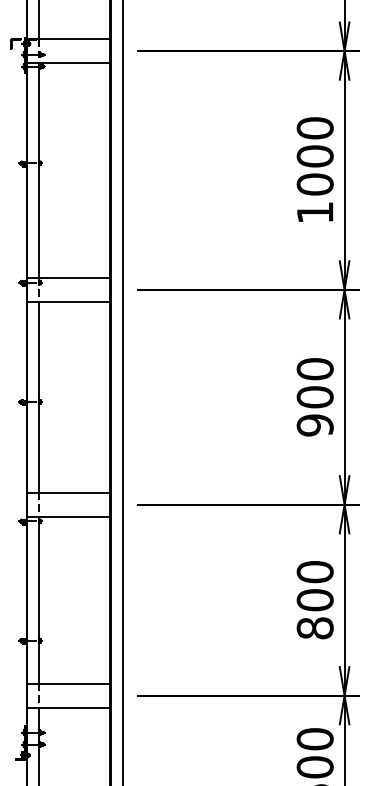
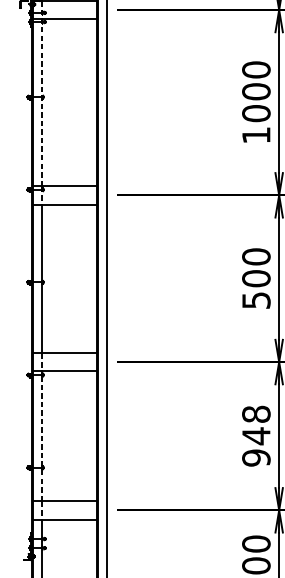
line: (39, 169) -> (42, 101), solid -> dashed
text: (314, 425) -> (255, 300), 900 -> 500
line: (39, 600) -> (42, 436), solid -> dashed
text: (314, 600) -> (255, 436), 800 -> 948

